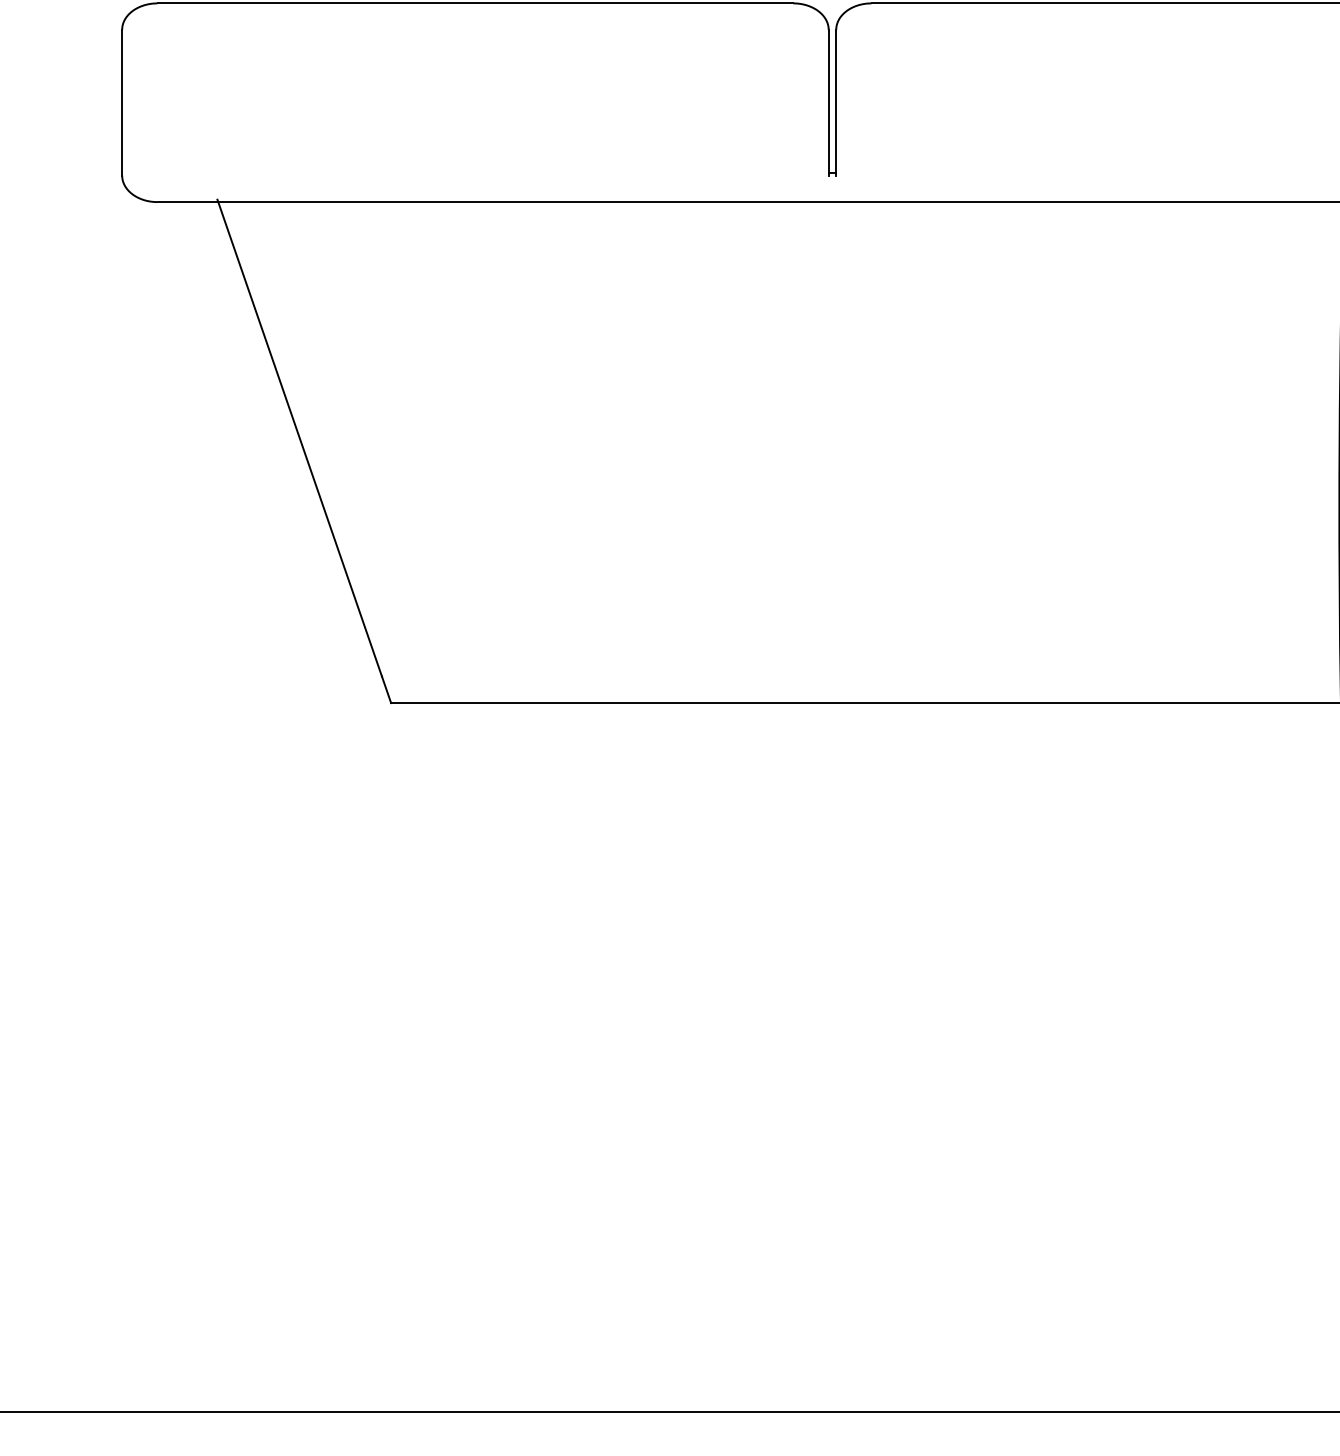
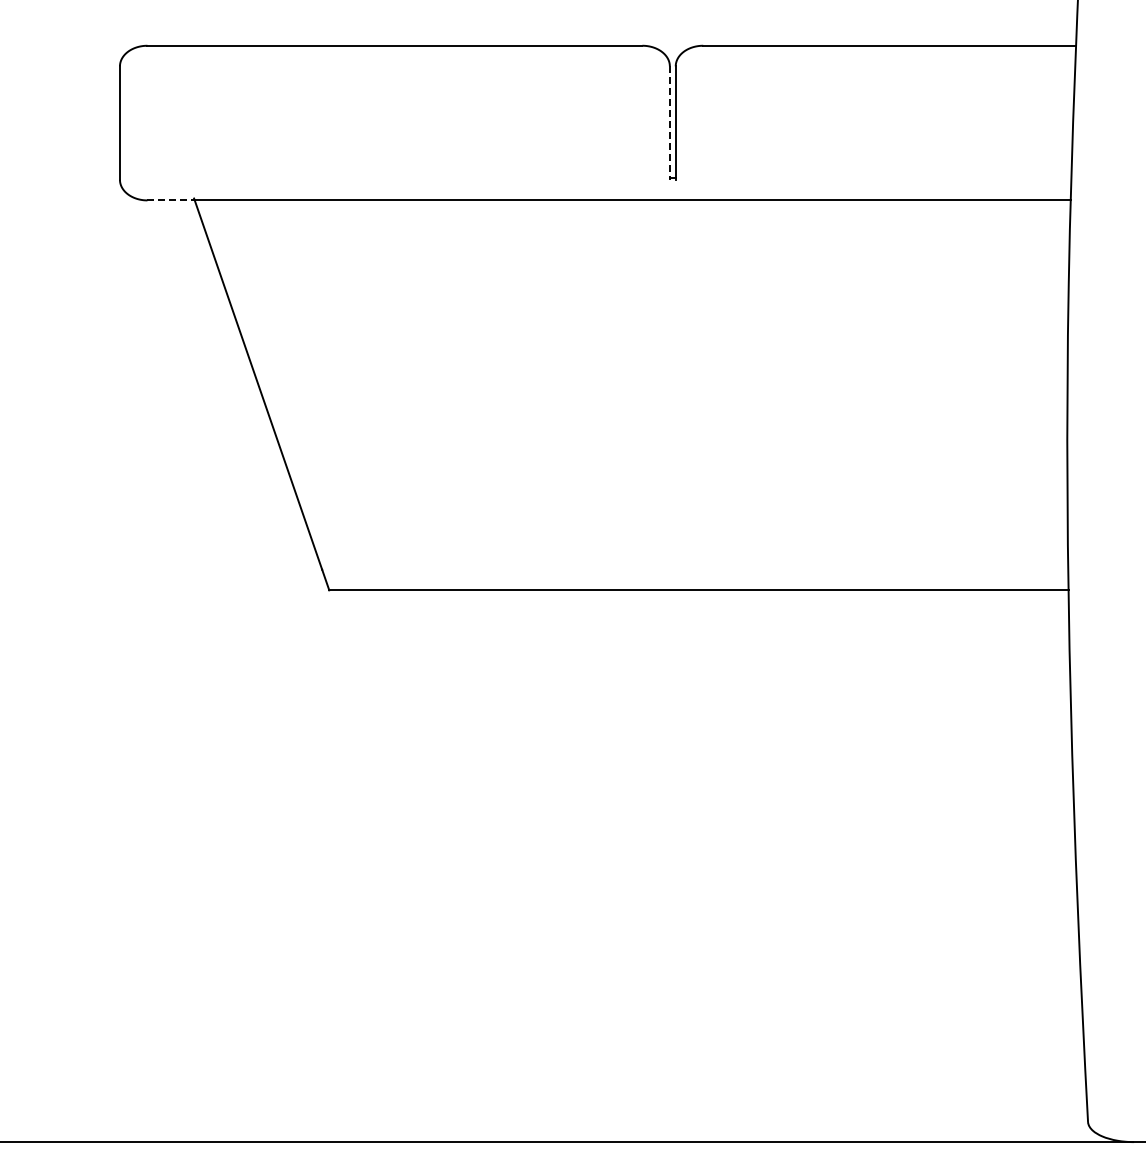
line: (828, 103) -> (669, 123), solid -> dashed
line: (188, 202) -> (171, 200), solid -> dashed

